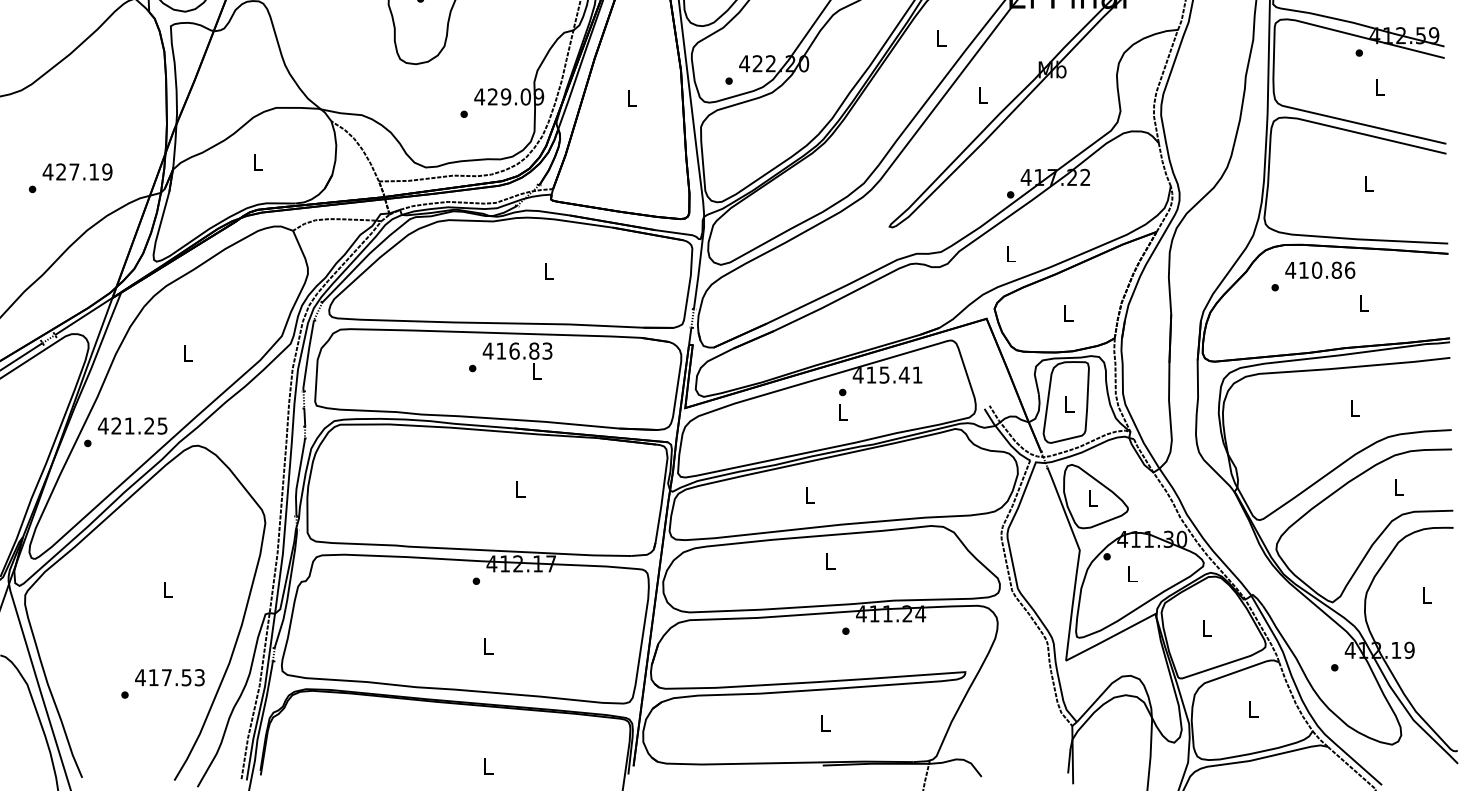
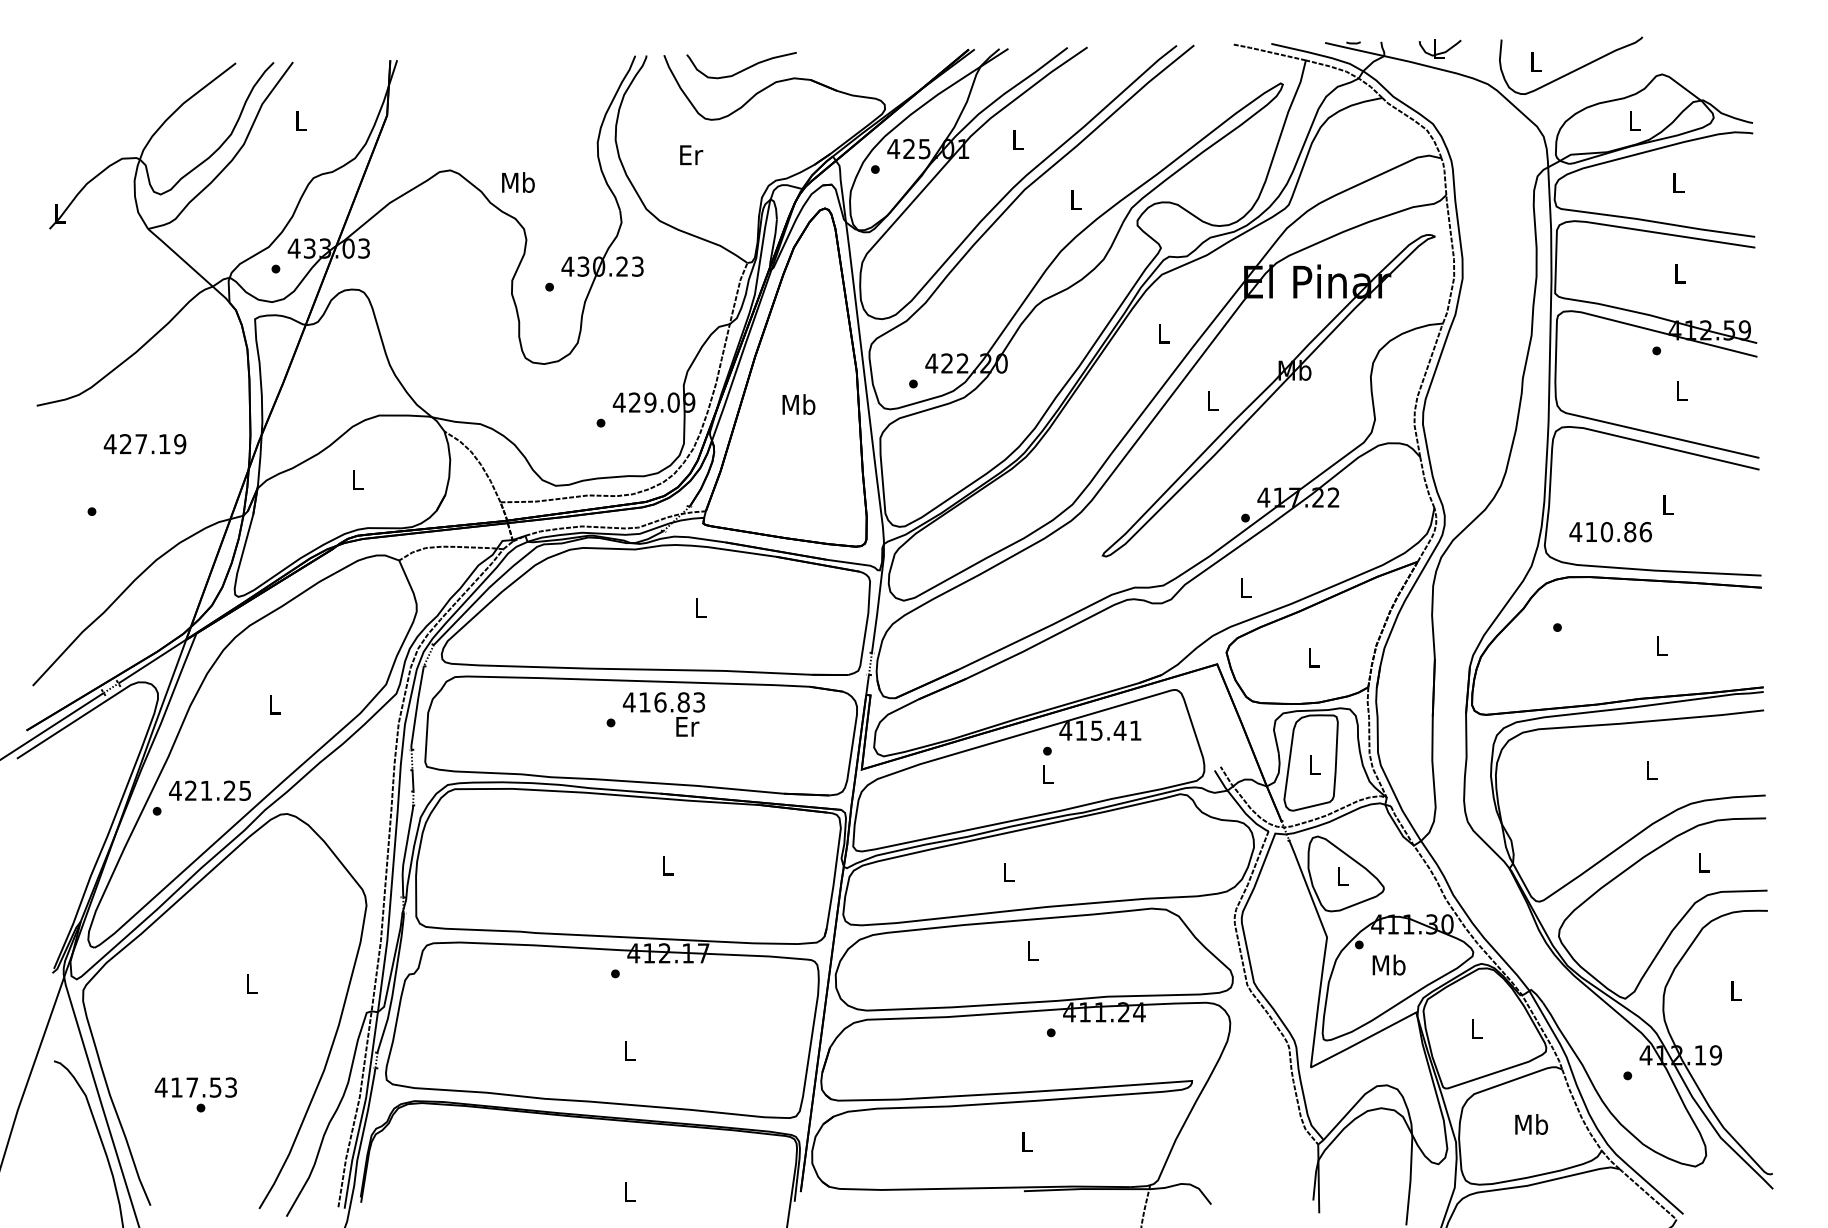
text: (631, 98) -> (798, 404), L -> Mb
text: (77, 172) -> (144, 444), moved
text: (1320, 270) -> (1610, 532), moved
text: (537, 371) -> (687, 726), L -> Er
text: (1131, 573) -> (1388, 964), L -> Mb
text: (169, 677) -> (195, 1087), moved
text: (1253, 709) -> (1531, 1124), L -> Mb

